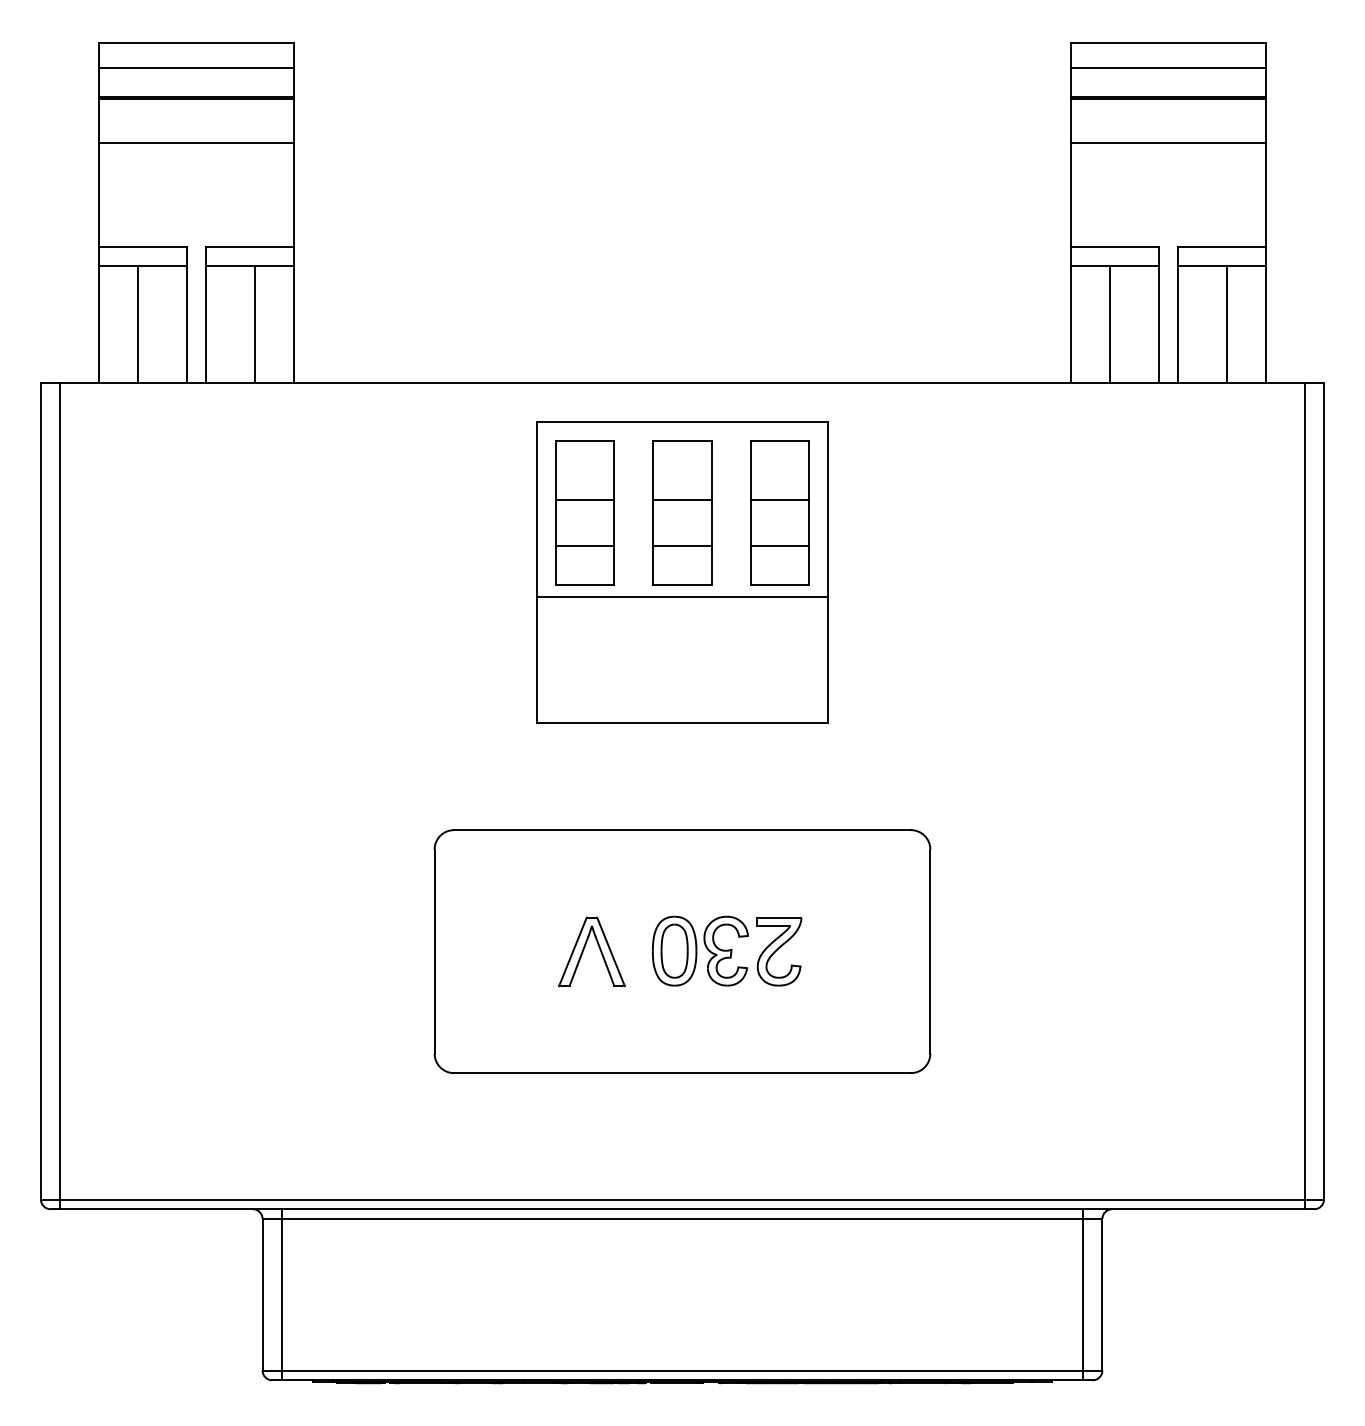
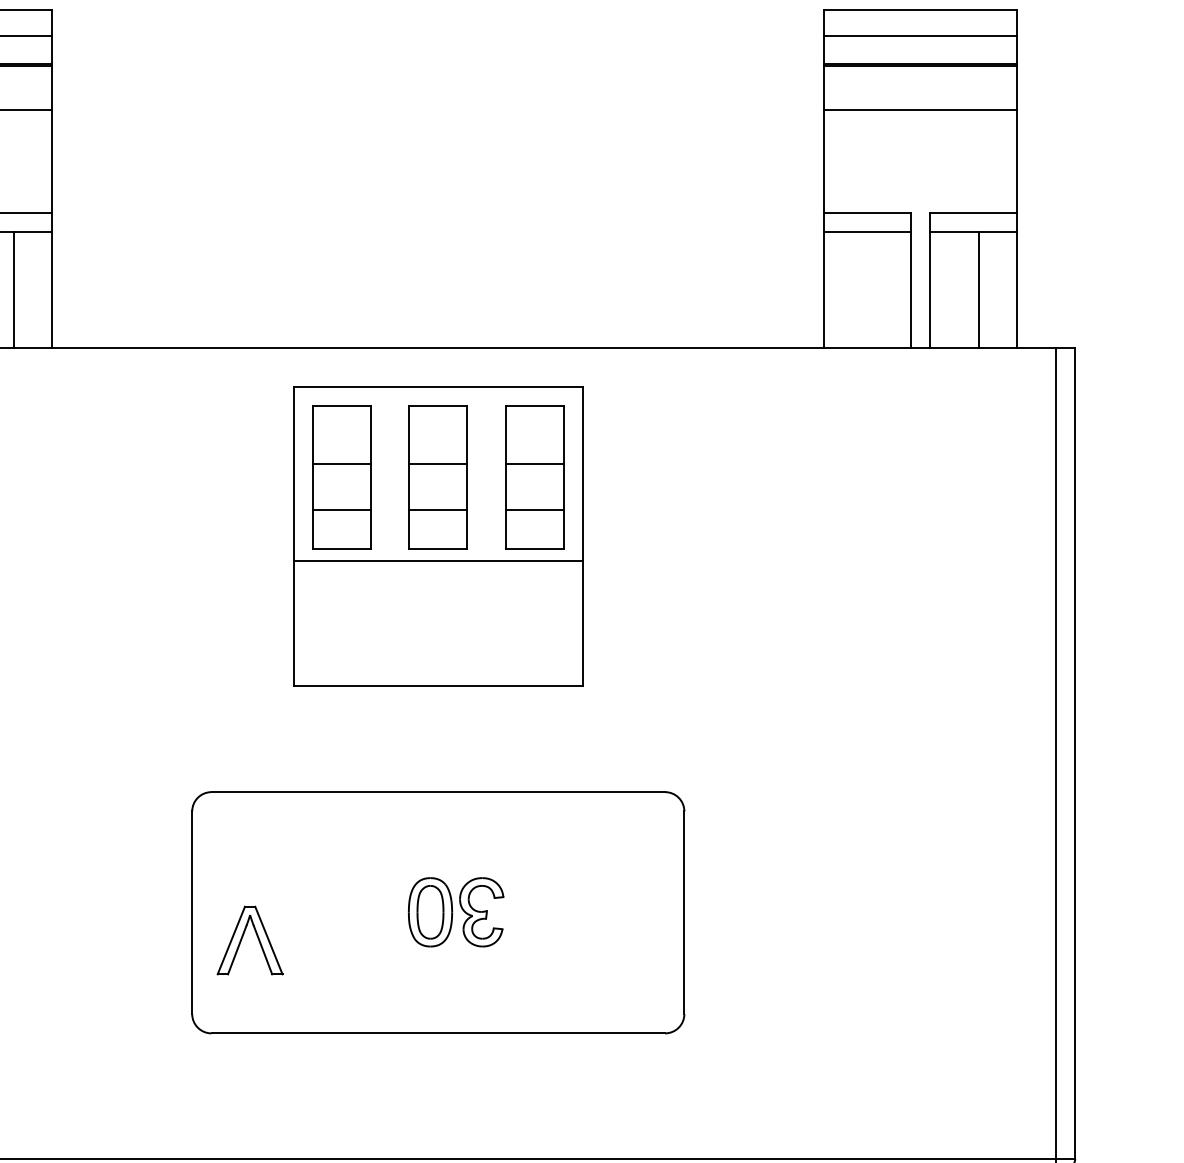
line: (1110, 324) -> (863, 290), removed
part: (584, 950) -> (242, 939), moved
part: (779, 951) -> (534, 912), removed

